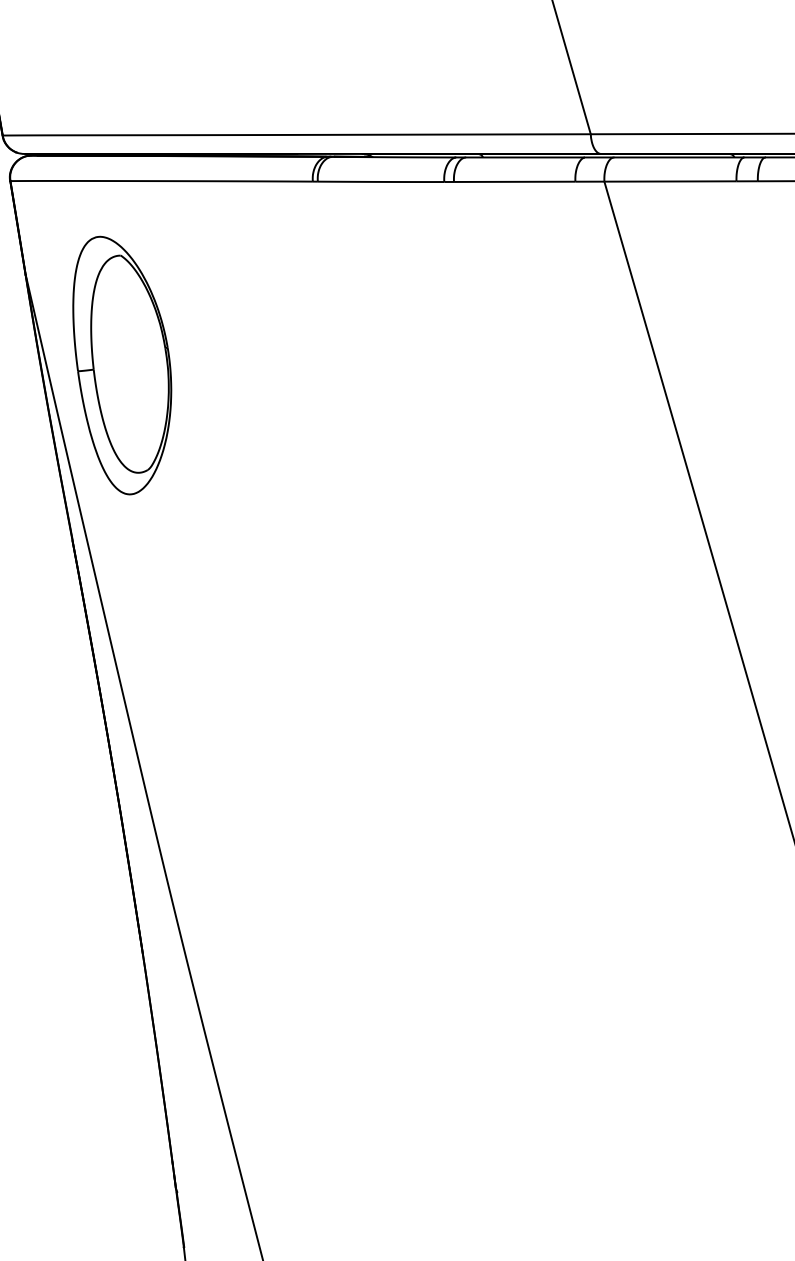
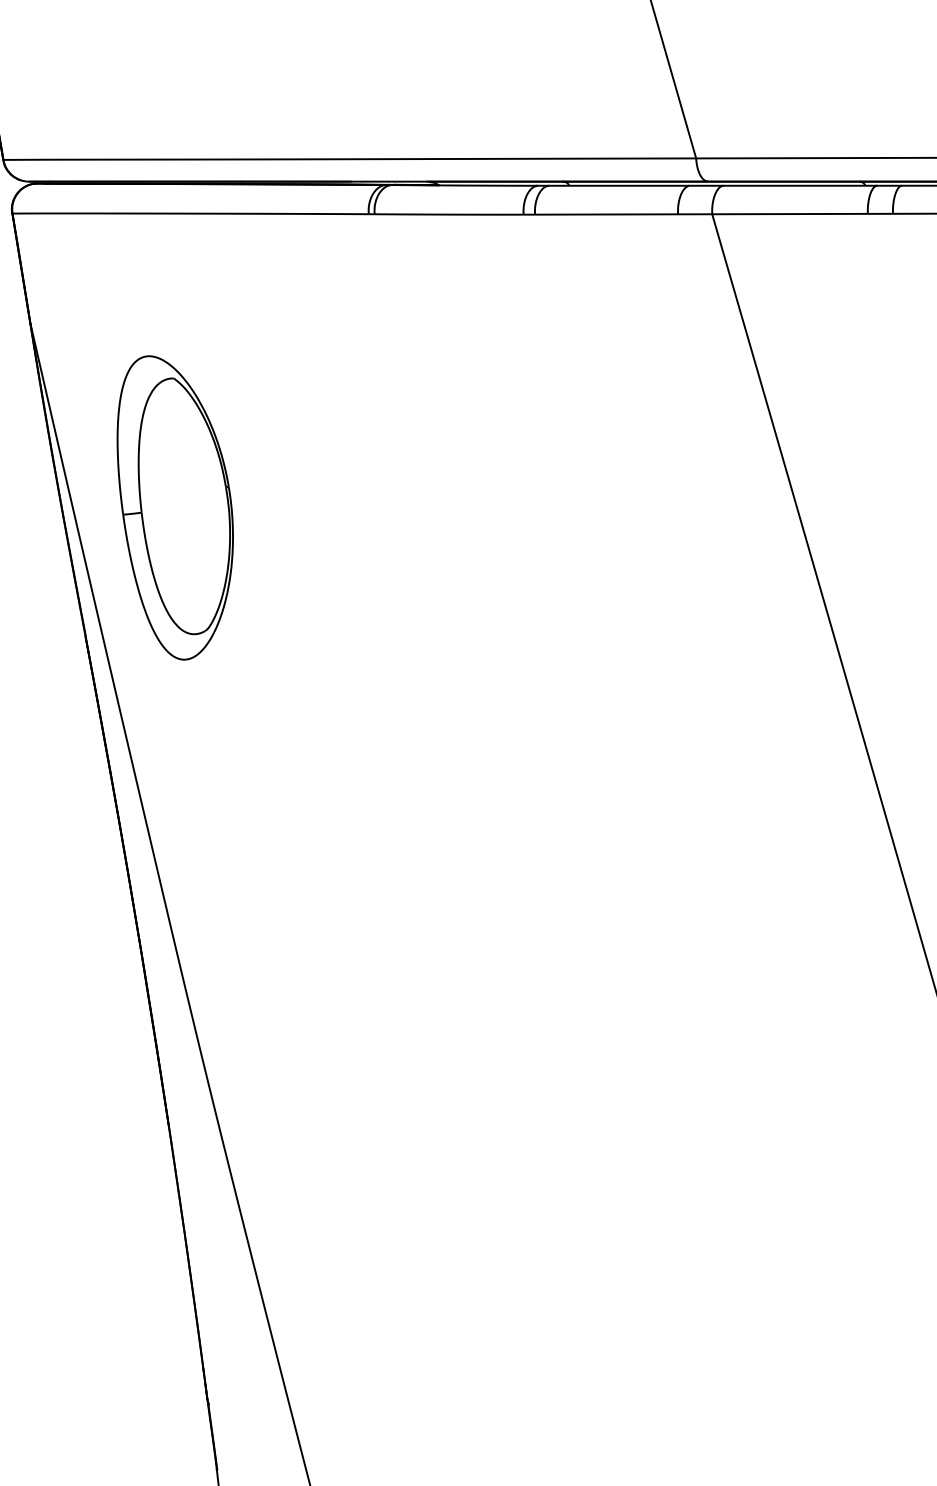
part: (121, 365) -> (174, 507), moved

